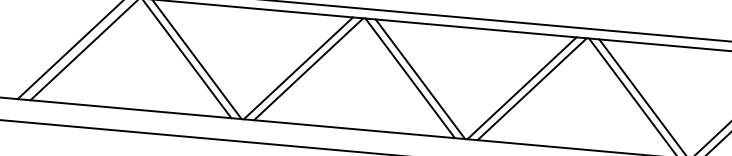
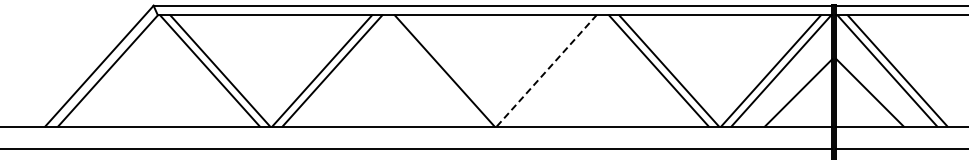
line: (410, 77) -> (434, 70), removed
line: (521, 87) -> (546, 70), solid -> dashed
line: (531, 88) -> (556, 70), removed

